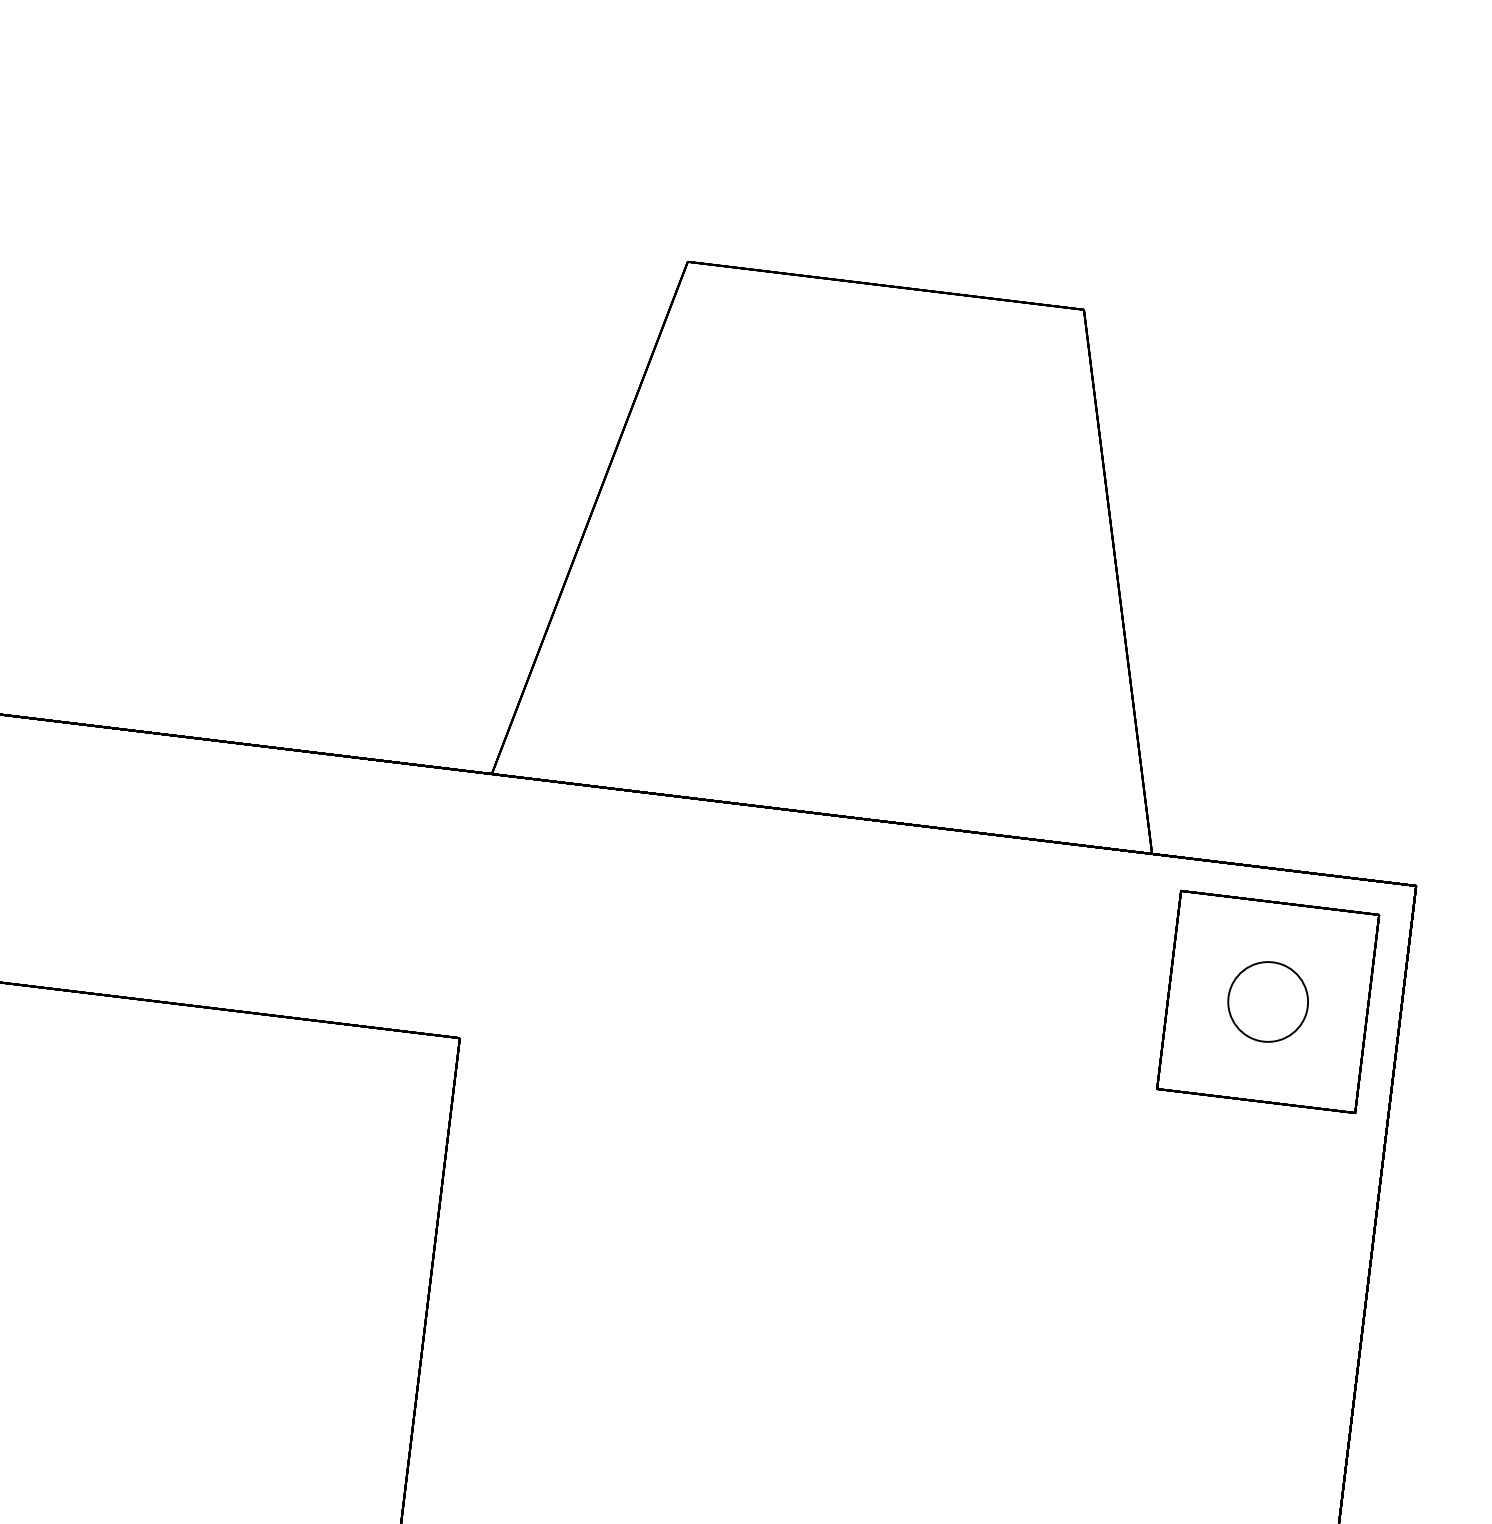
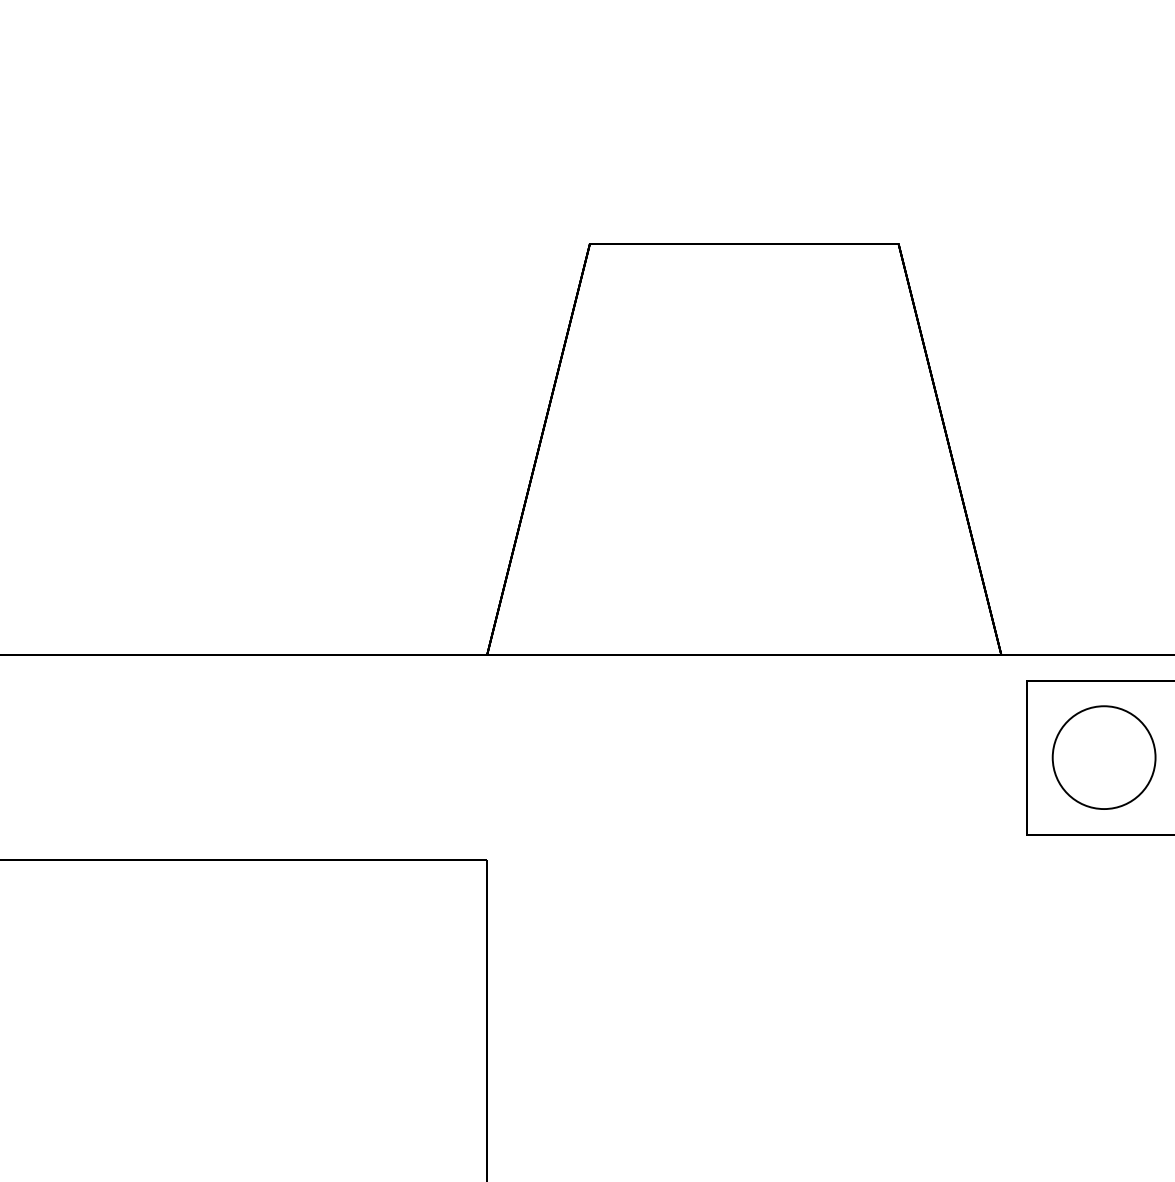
circle: (1267, 1001) -> (1103, 757), size x1.67

